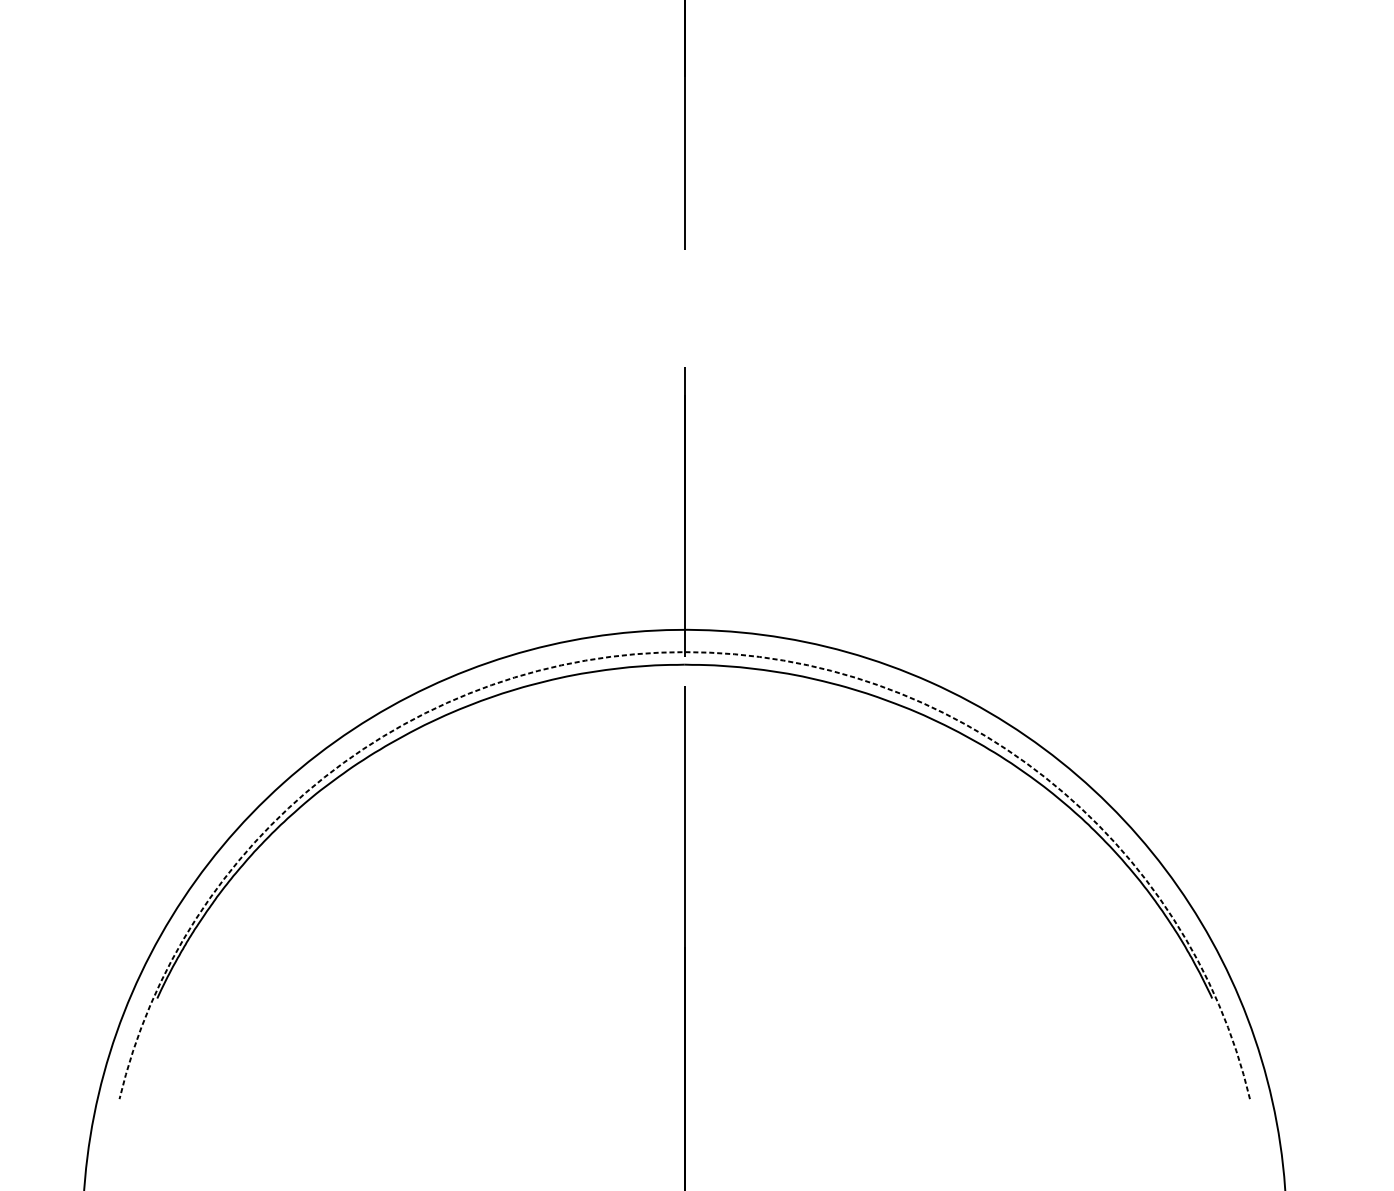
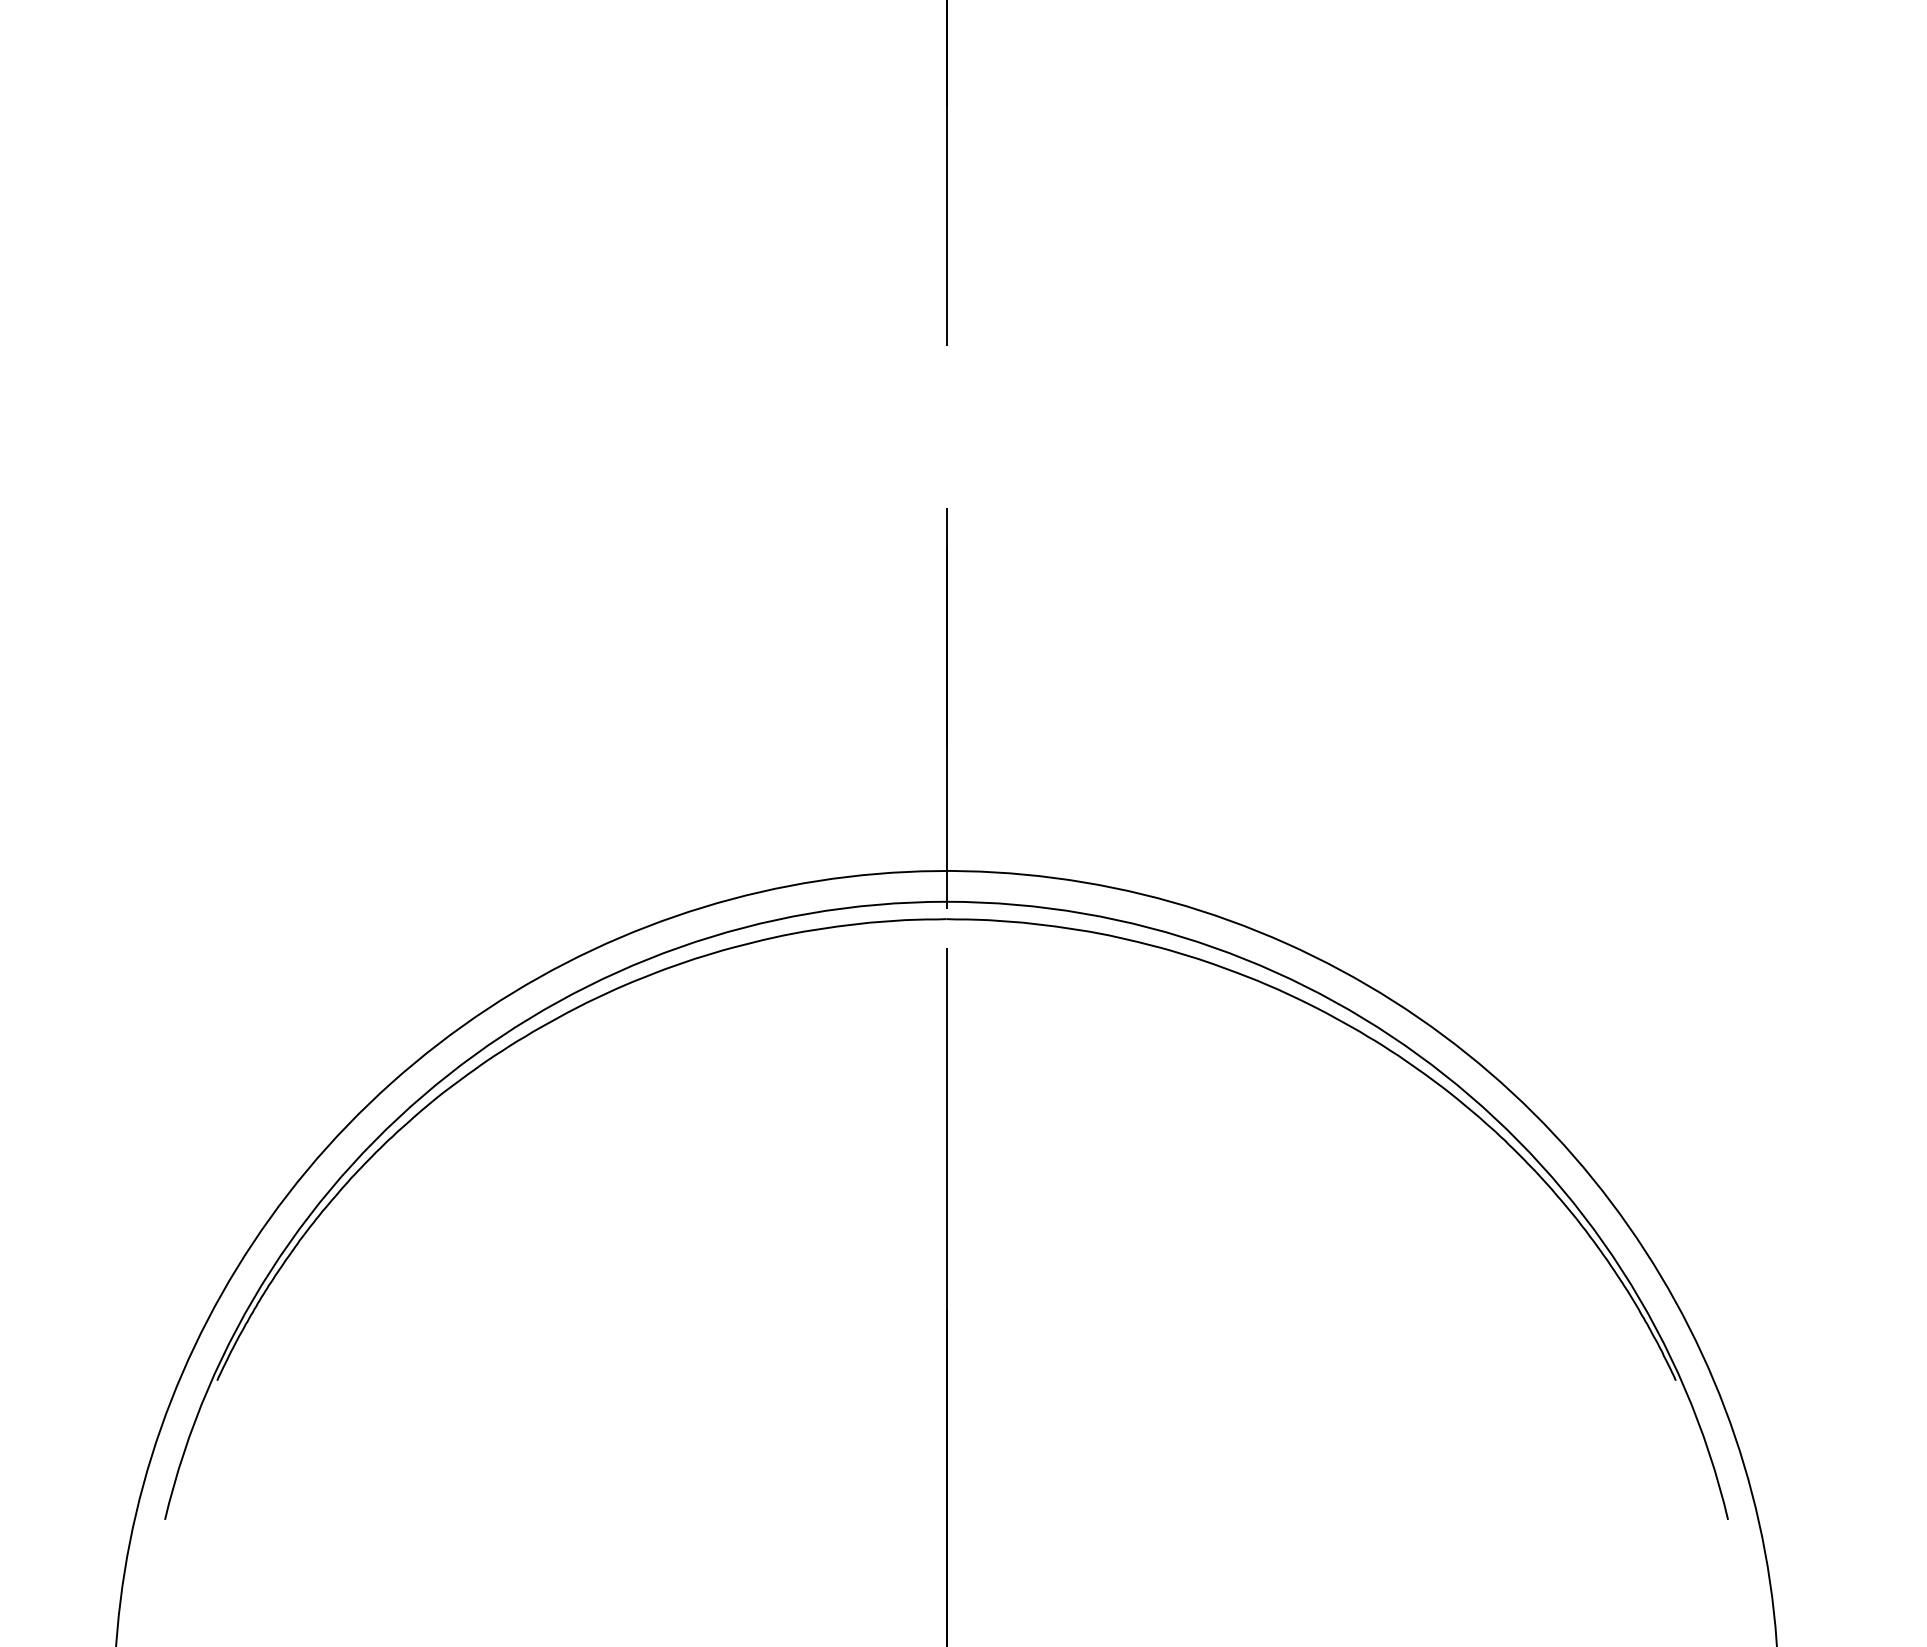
arc: (684, 651) -> (946, 901), dashed -> solid

